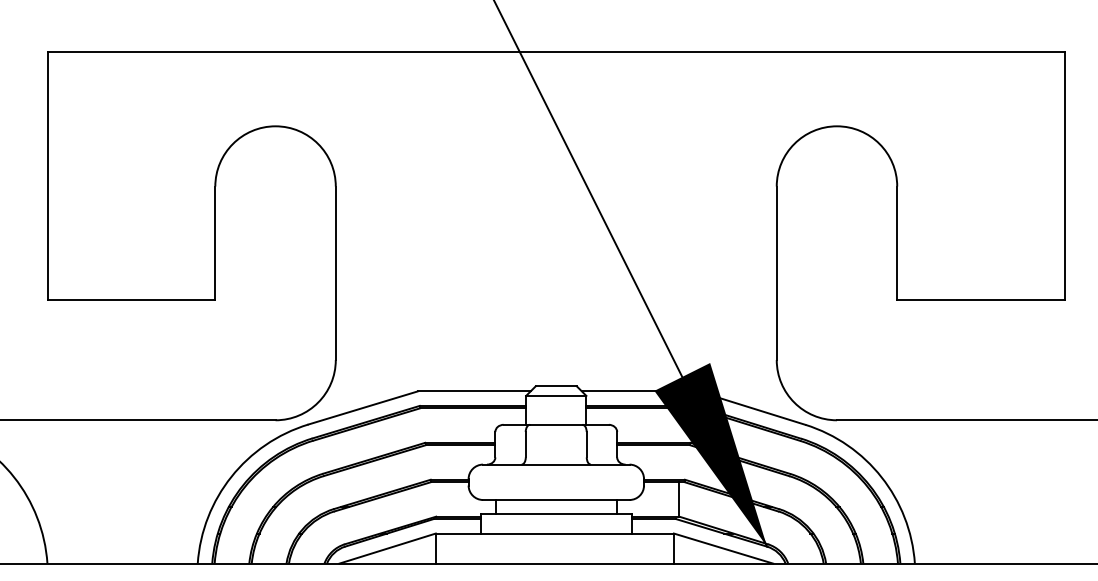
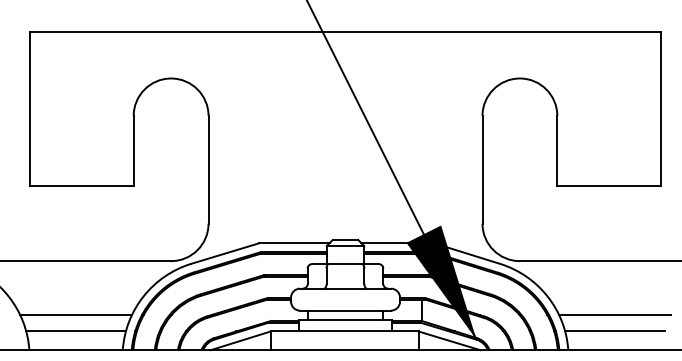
line: (123, 507) -> (76, 315), added
line: (989, 507) -> (614, 315), added
line: (121, 533) -> (75, 331), added
line: (989, 533) -> (614, 331), added

